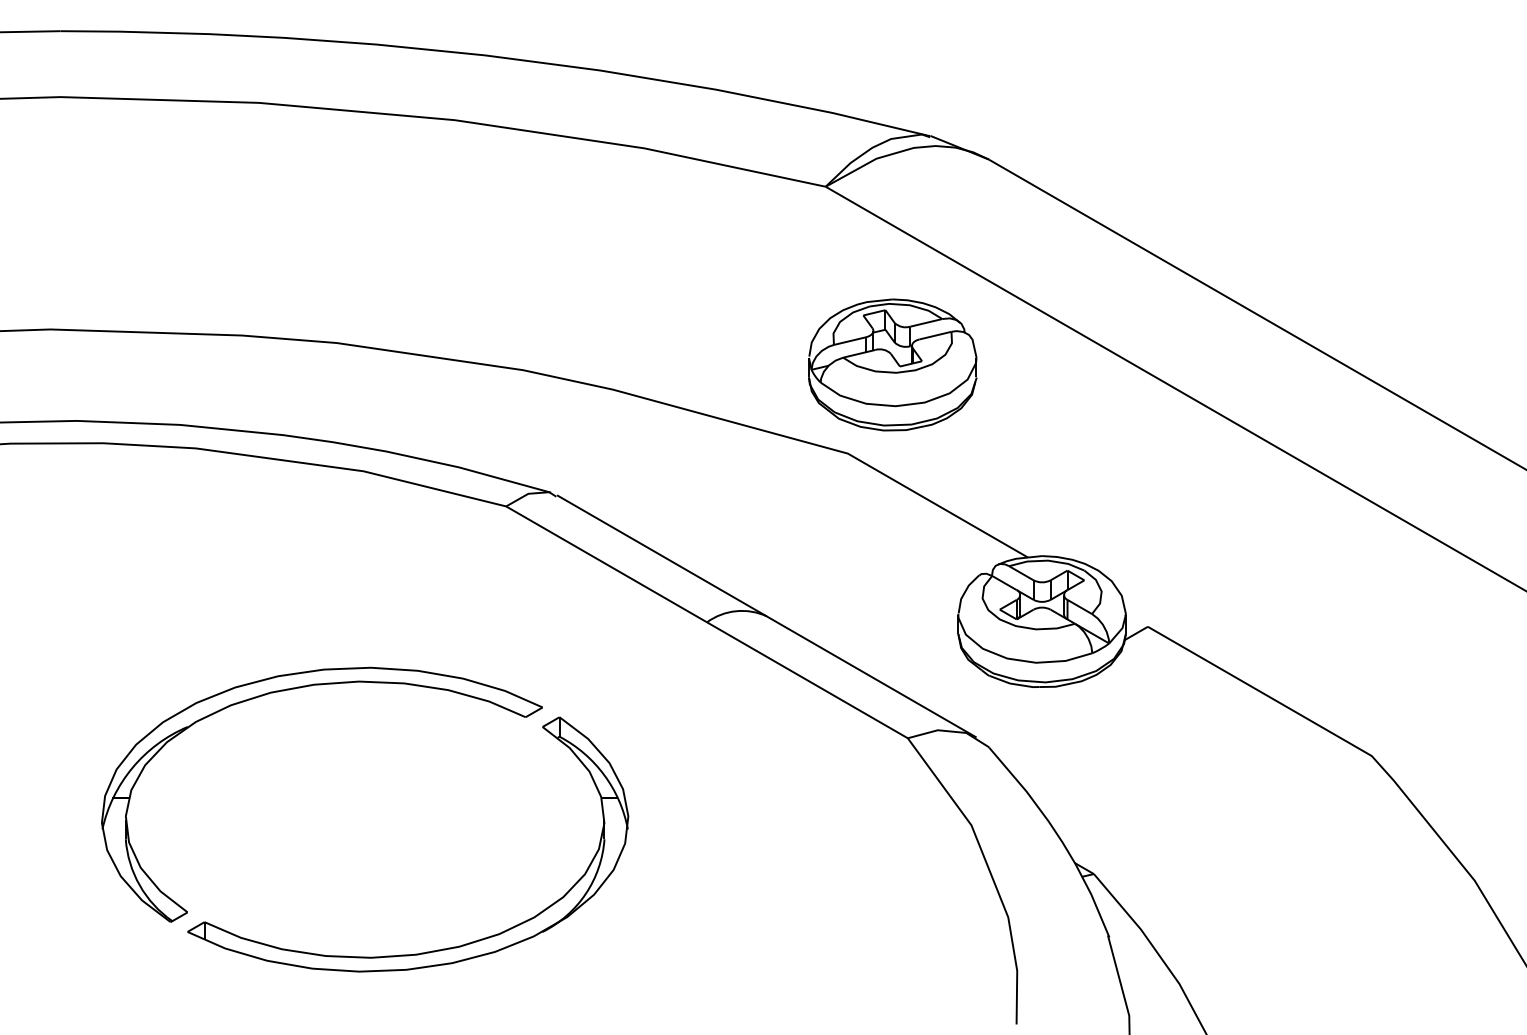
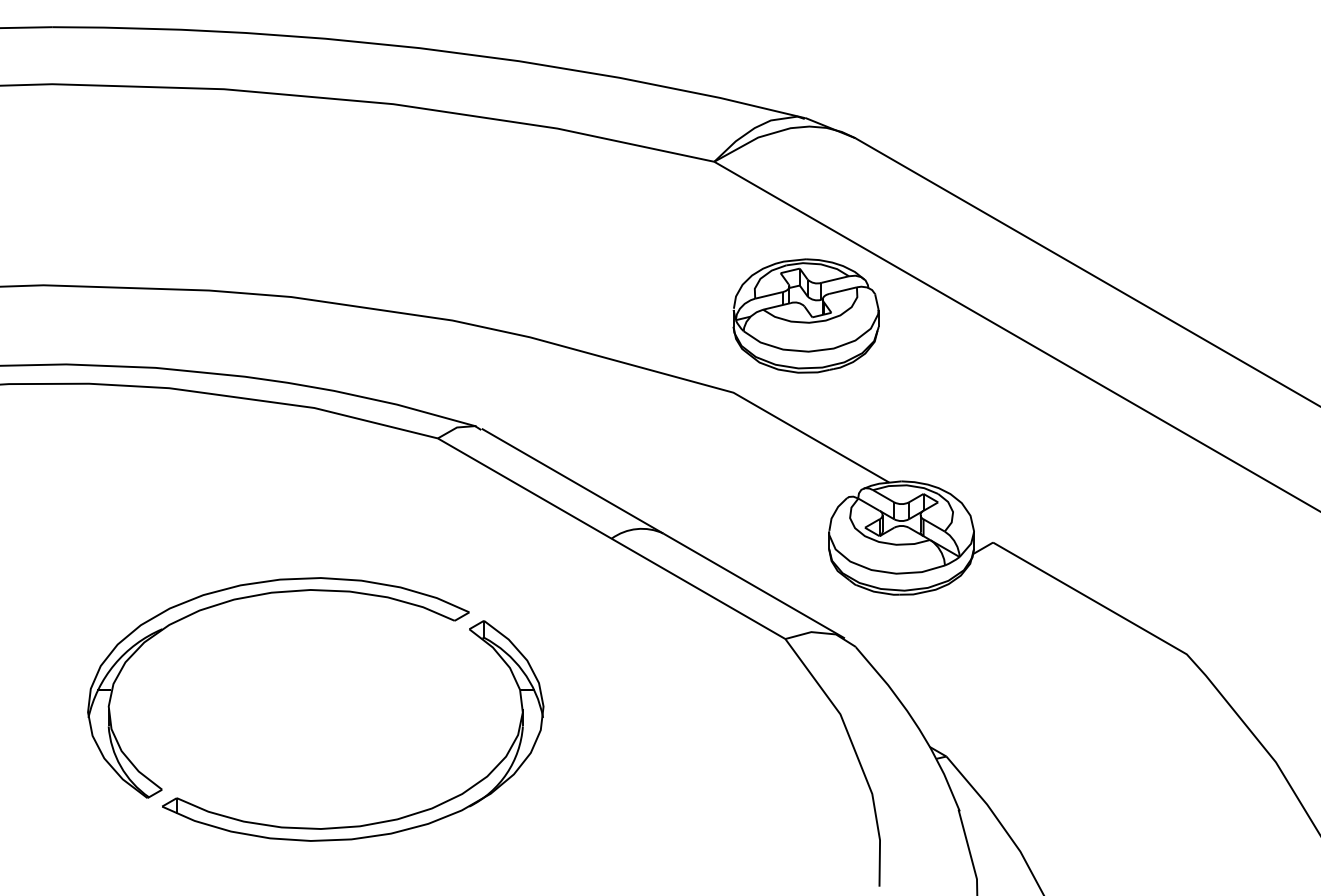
part: (892, 364) -> (805, 315), moved

